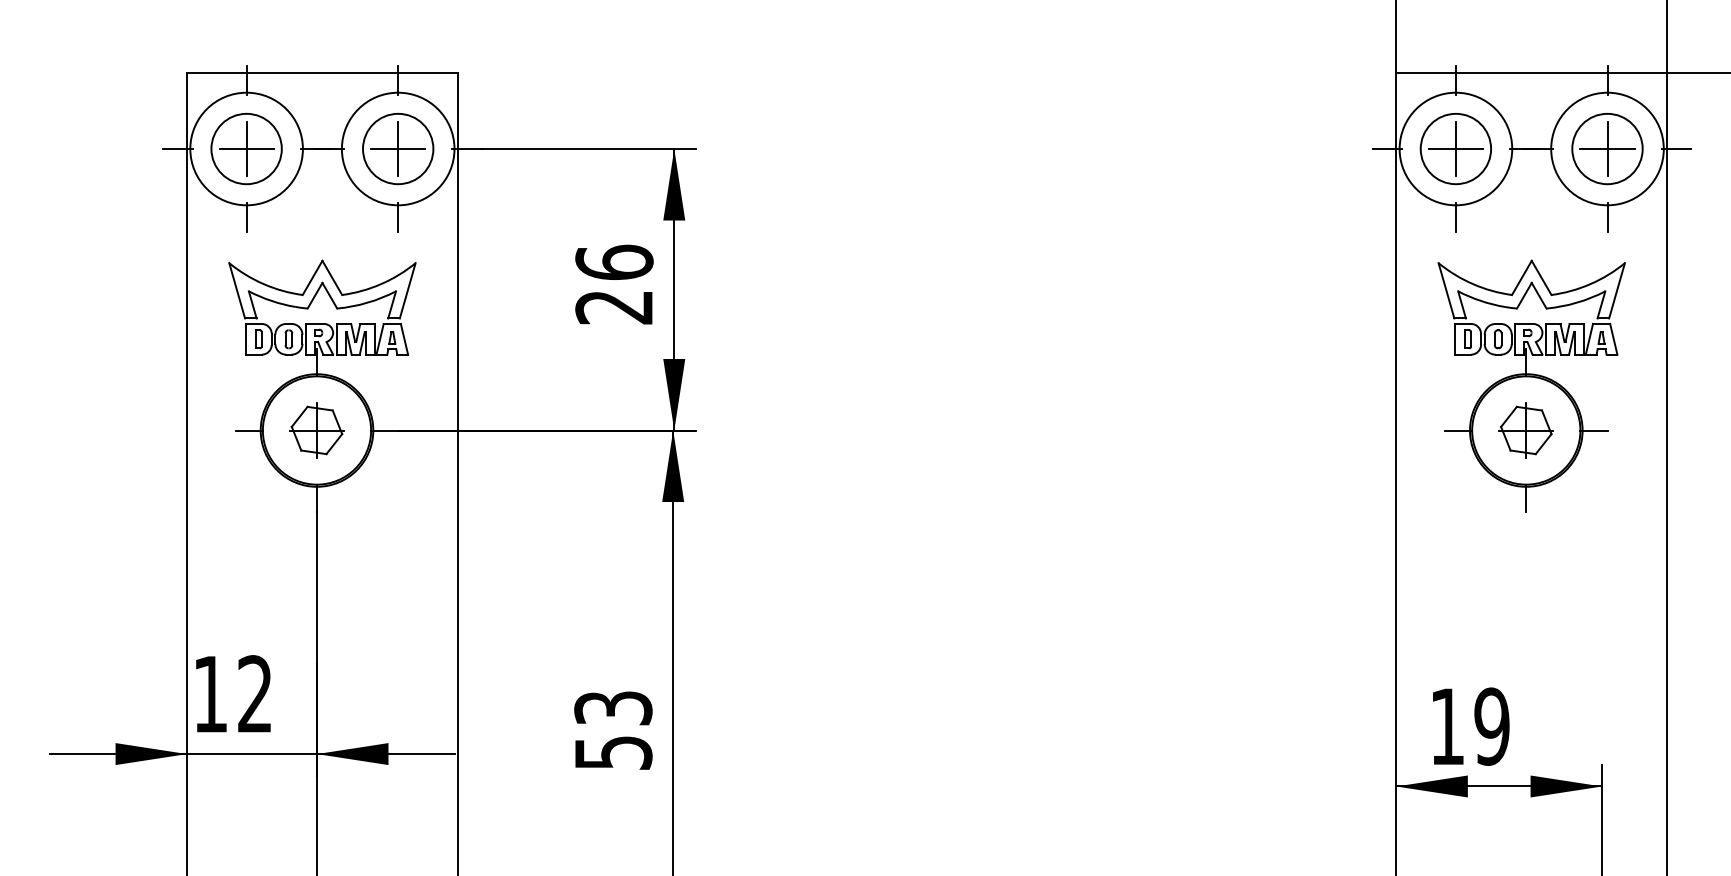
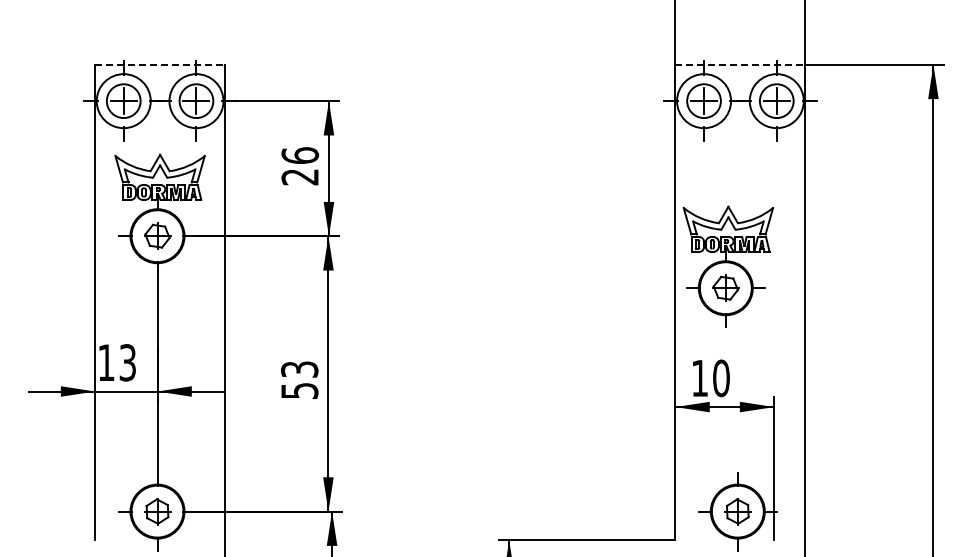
line: (323, 72) -> (160, 64), solid -> dashed
line: (1531, 72) -> (740, 64), solid -> dashed
part: (1531, 385) -> (728, 266), moved
text: (254, 693) -> (127, 362), 12 -> 13
text: (1492, 726) -> (721, 378), 19 -> 10

